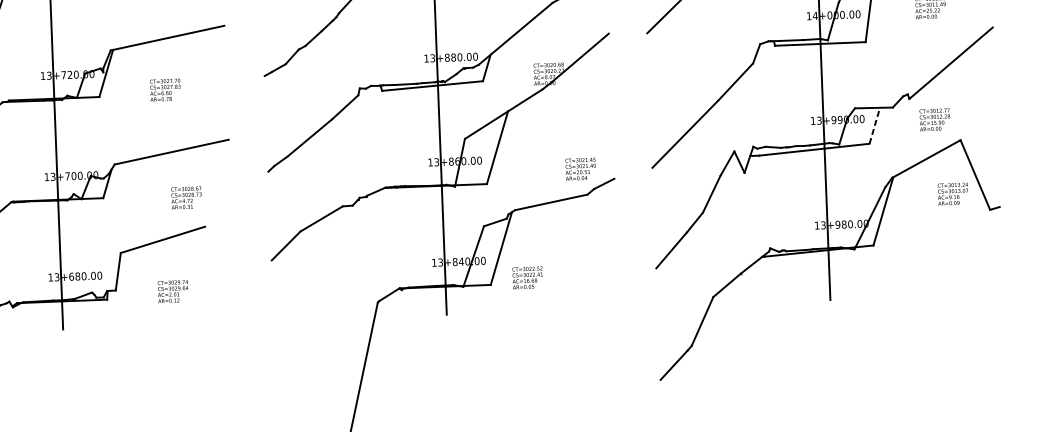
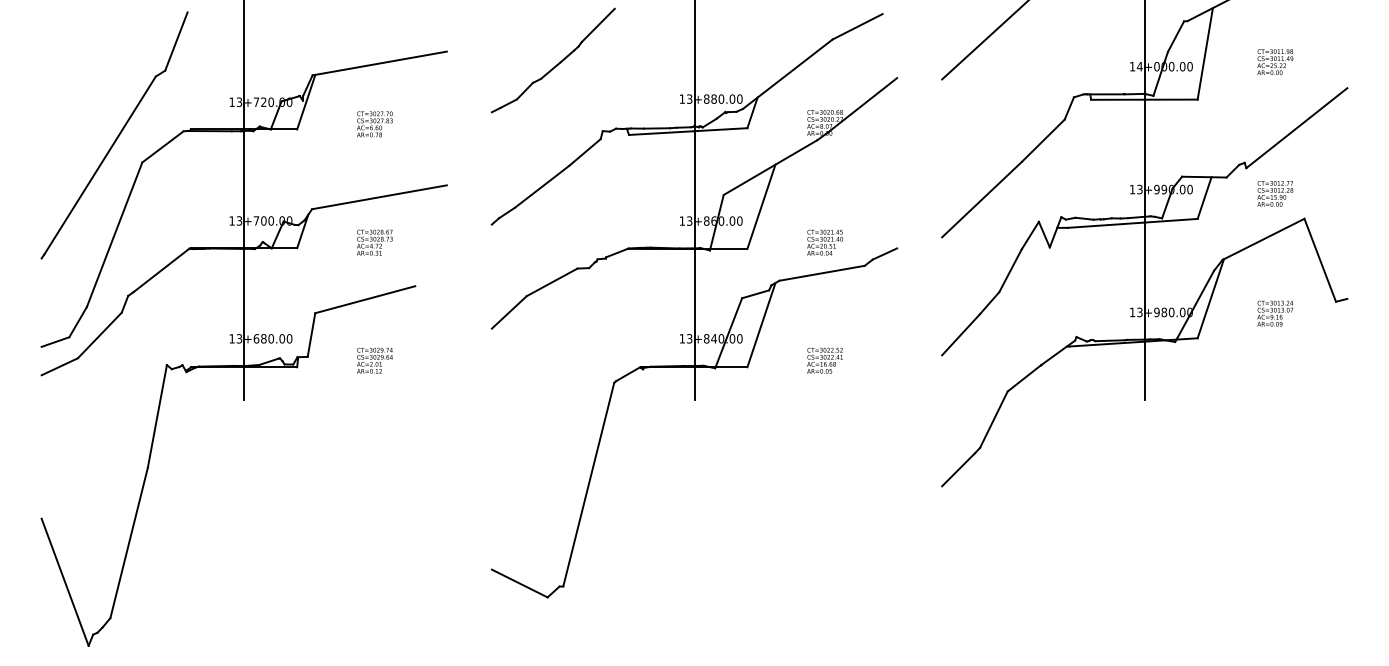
line: (874, 126) -> (1204, 198), dashed -> solid
text: (580, 169) -> (824, 242), moved
text: (952, 194) -> (1274, 313), moved
text: (186, 197) -> (374, 242), moved
text: (527, 277) -> (824, 360), moved

